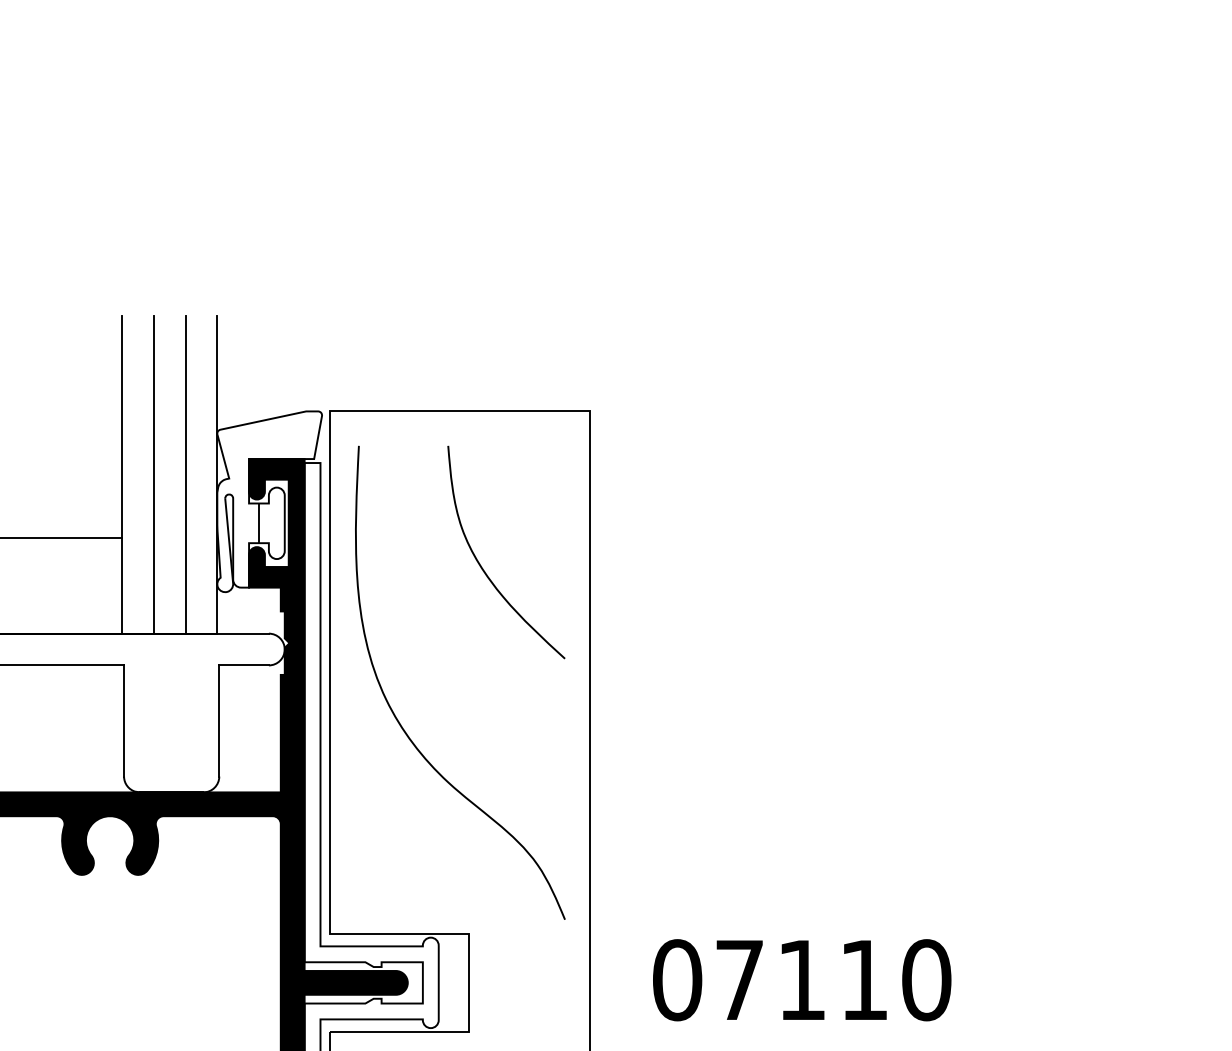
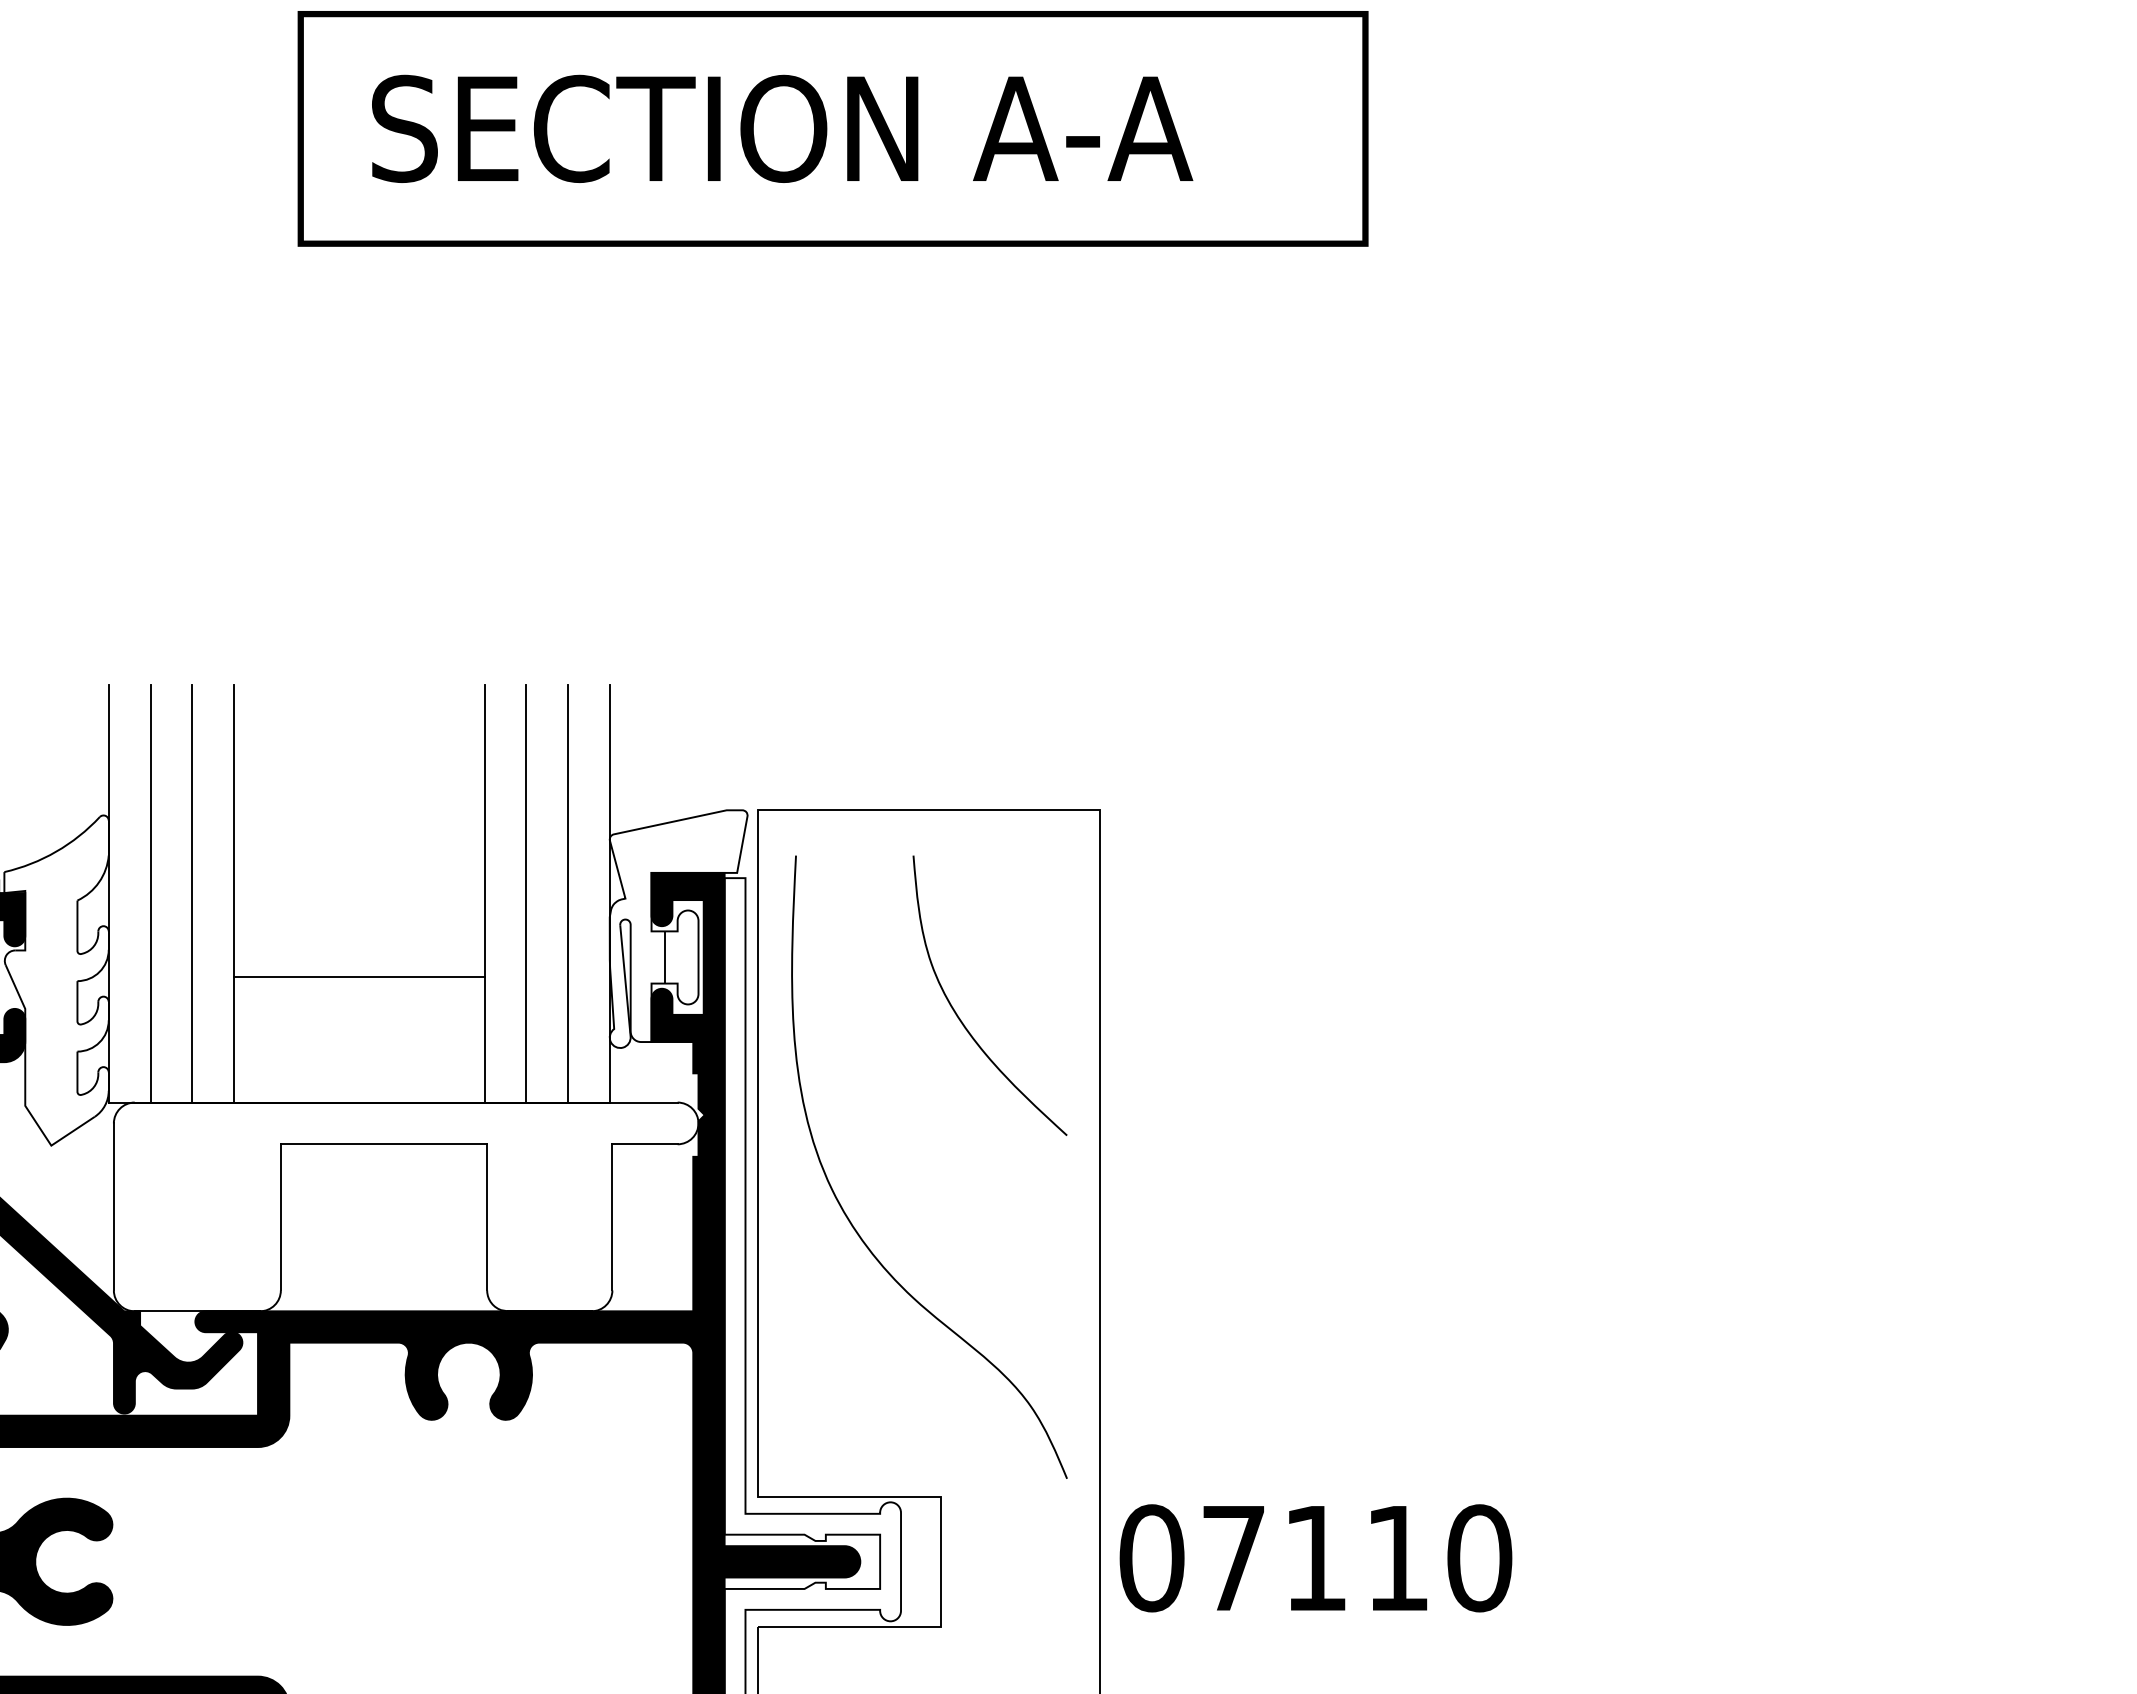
text: (801, 980) -> (1315, 1558), moved

